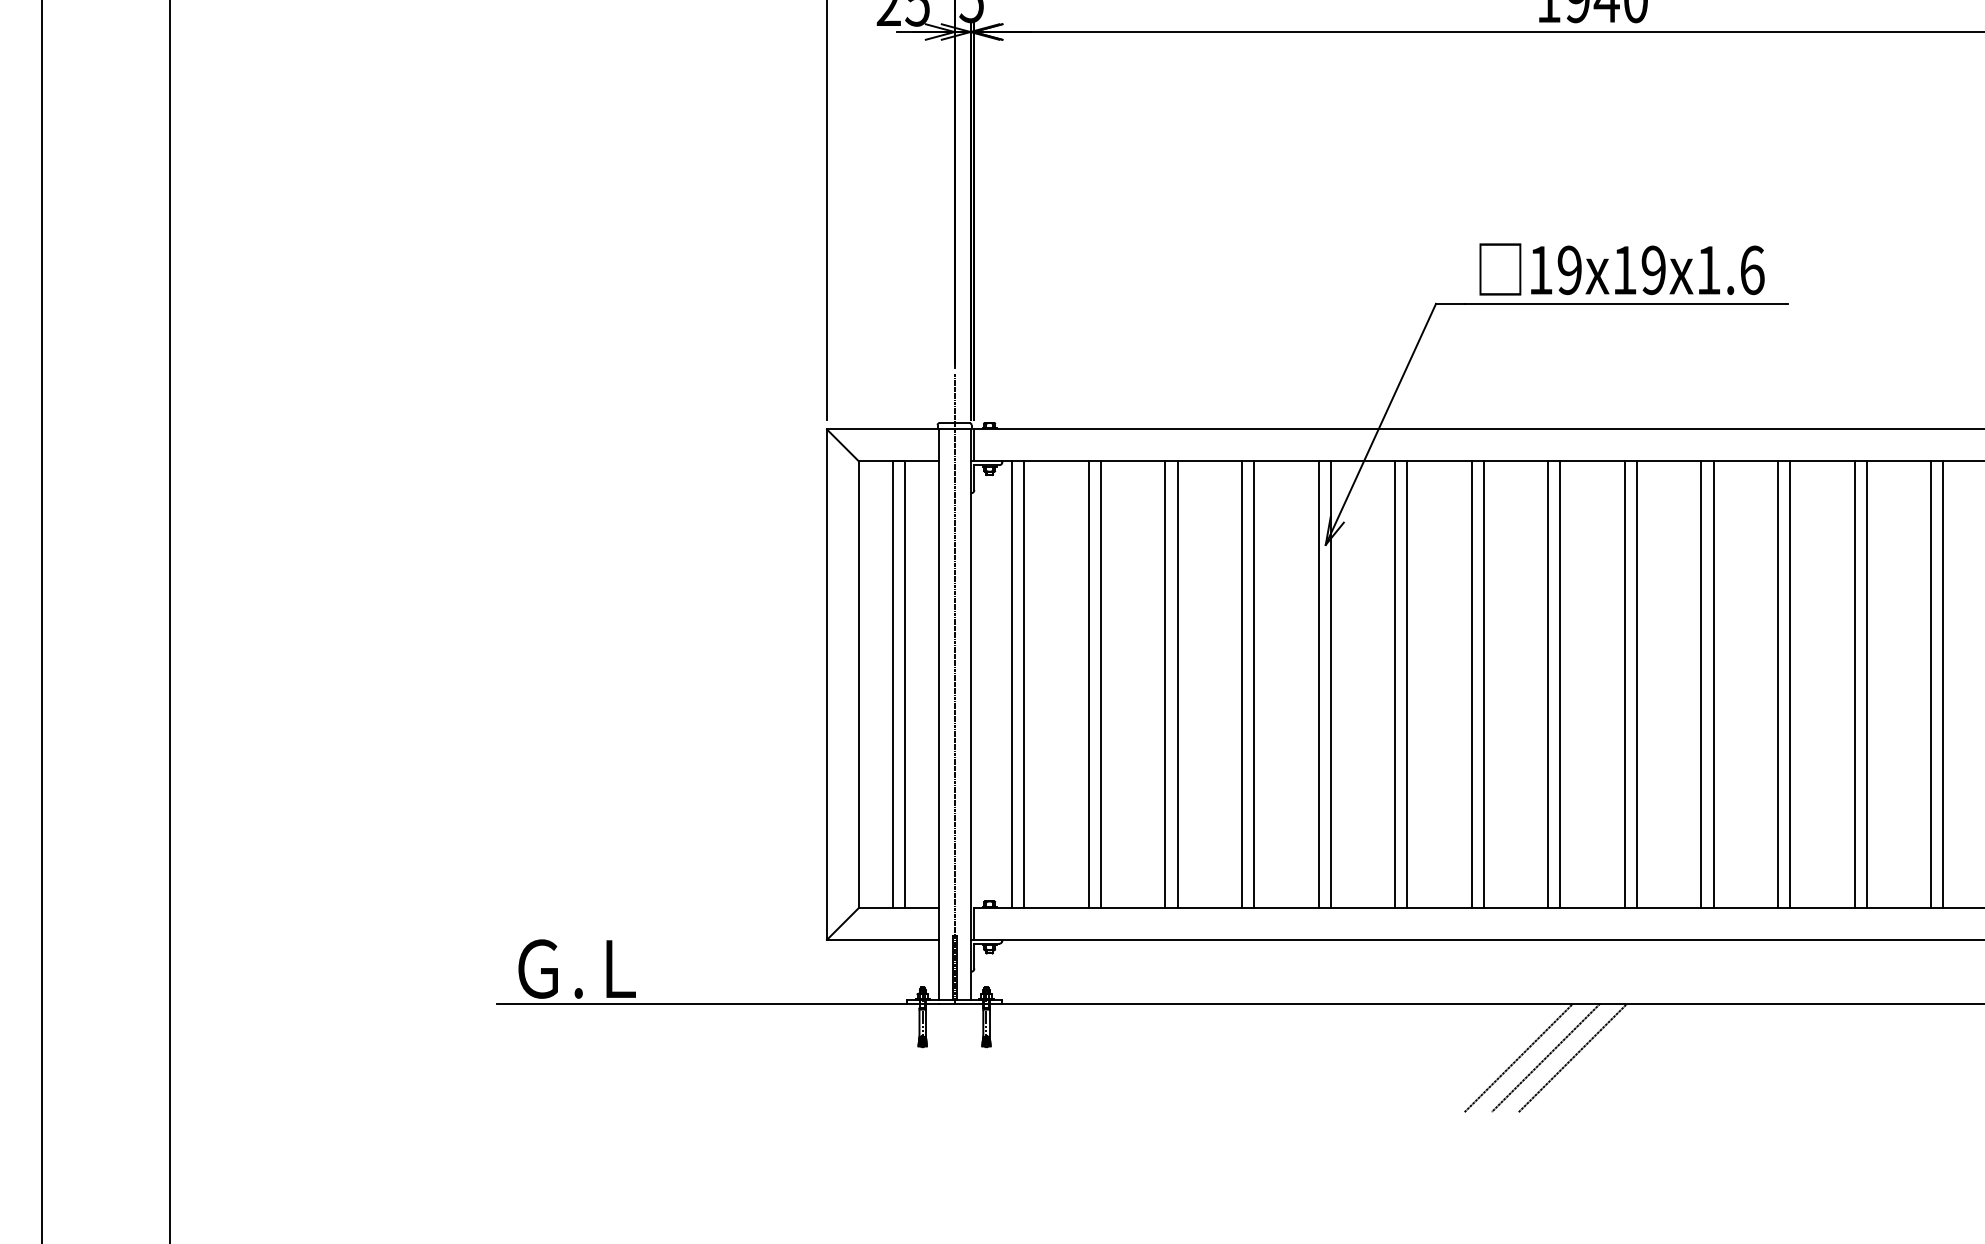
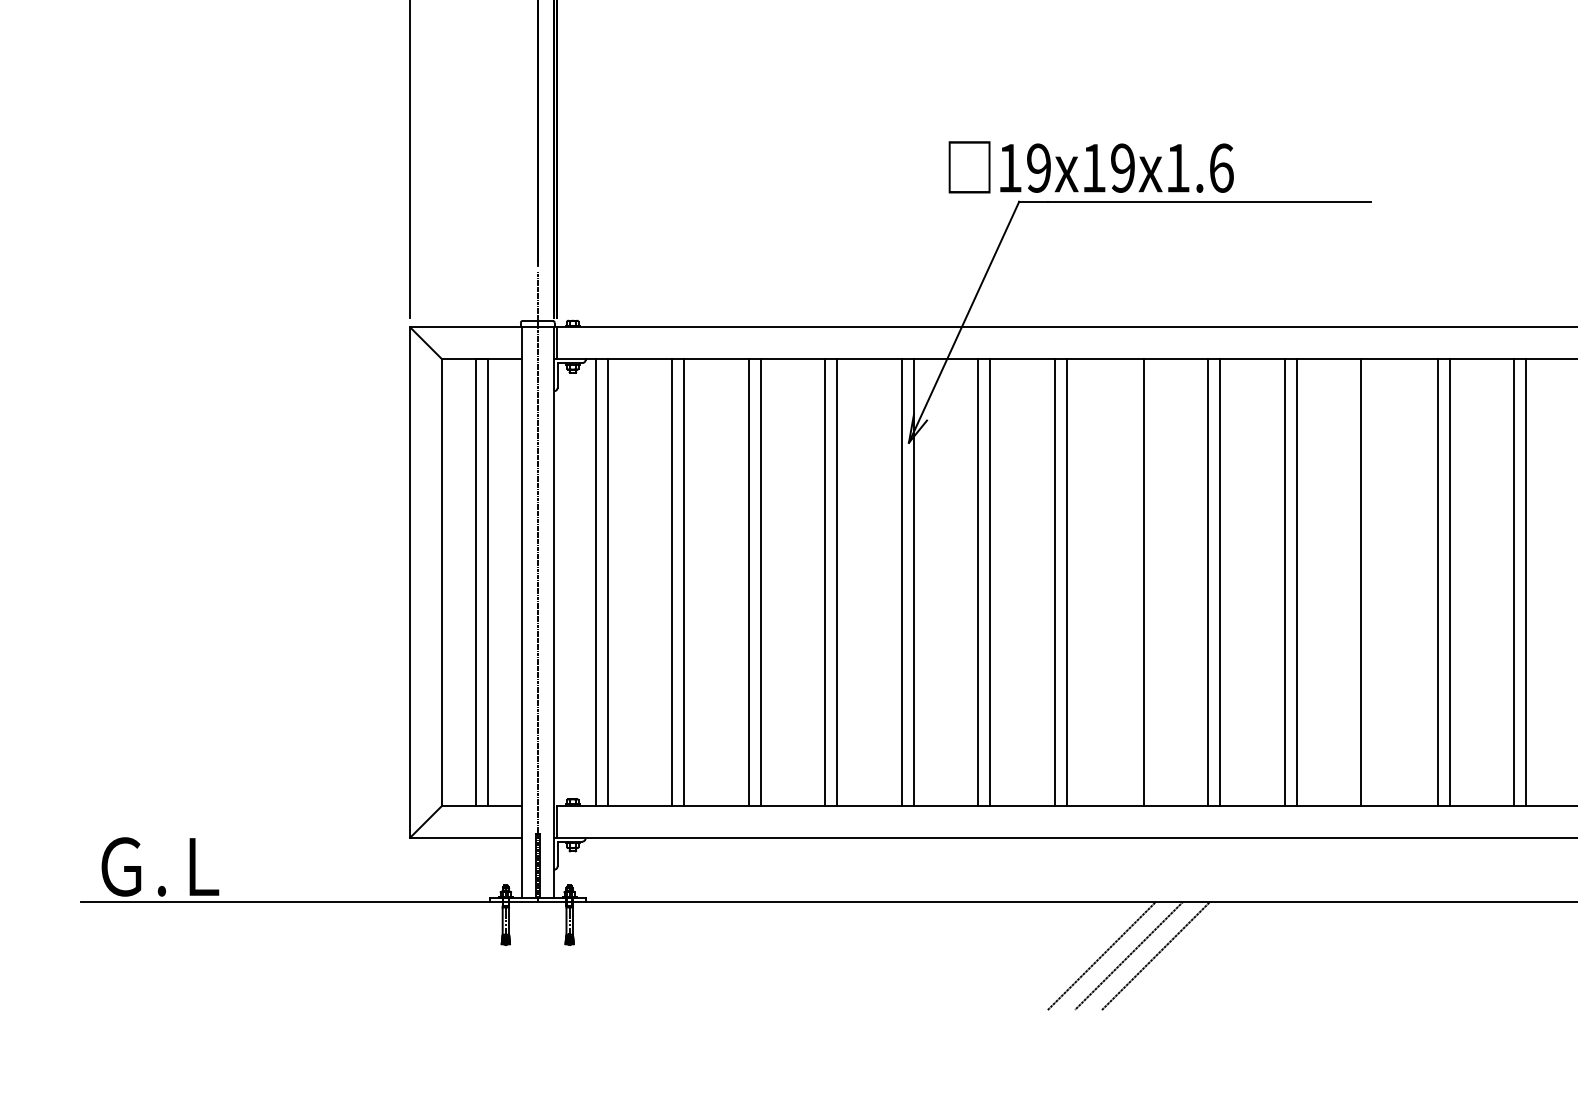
text: (1621, 269) -> (1090, 167), moved
line: (1548, 684) -> (1131, 582), removed
line: (1790, 684) -> (1373, 582), removed

